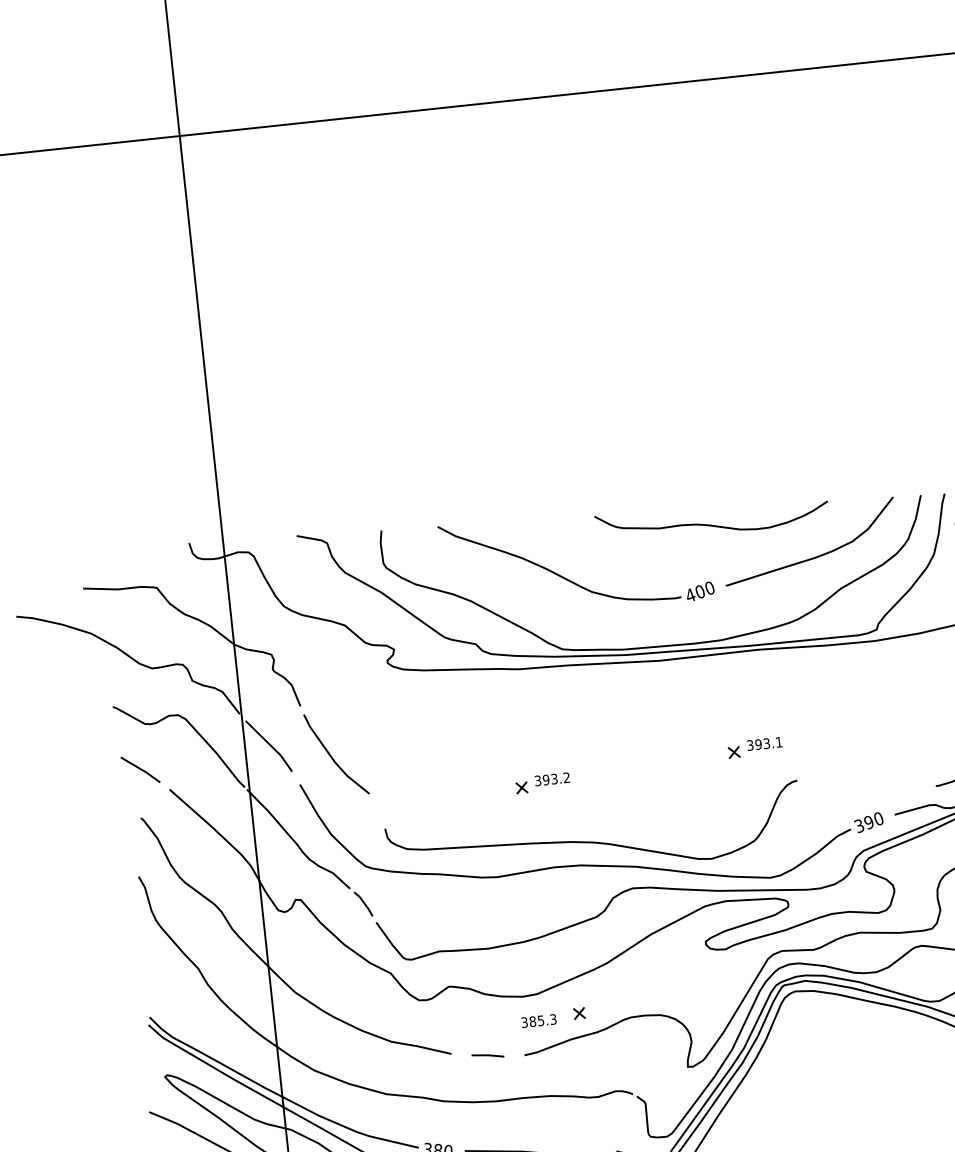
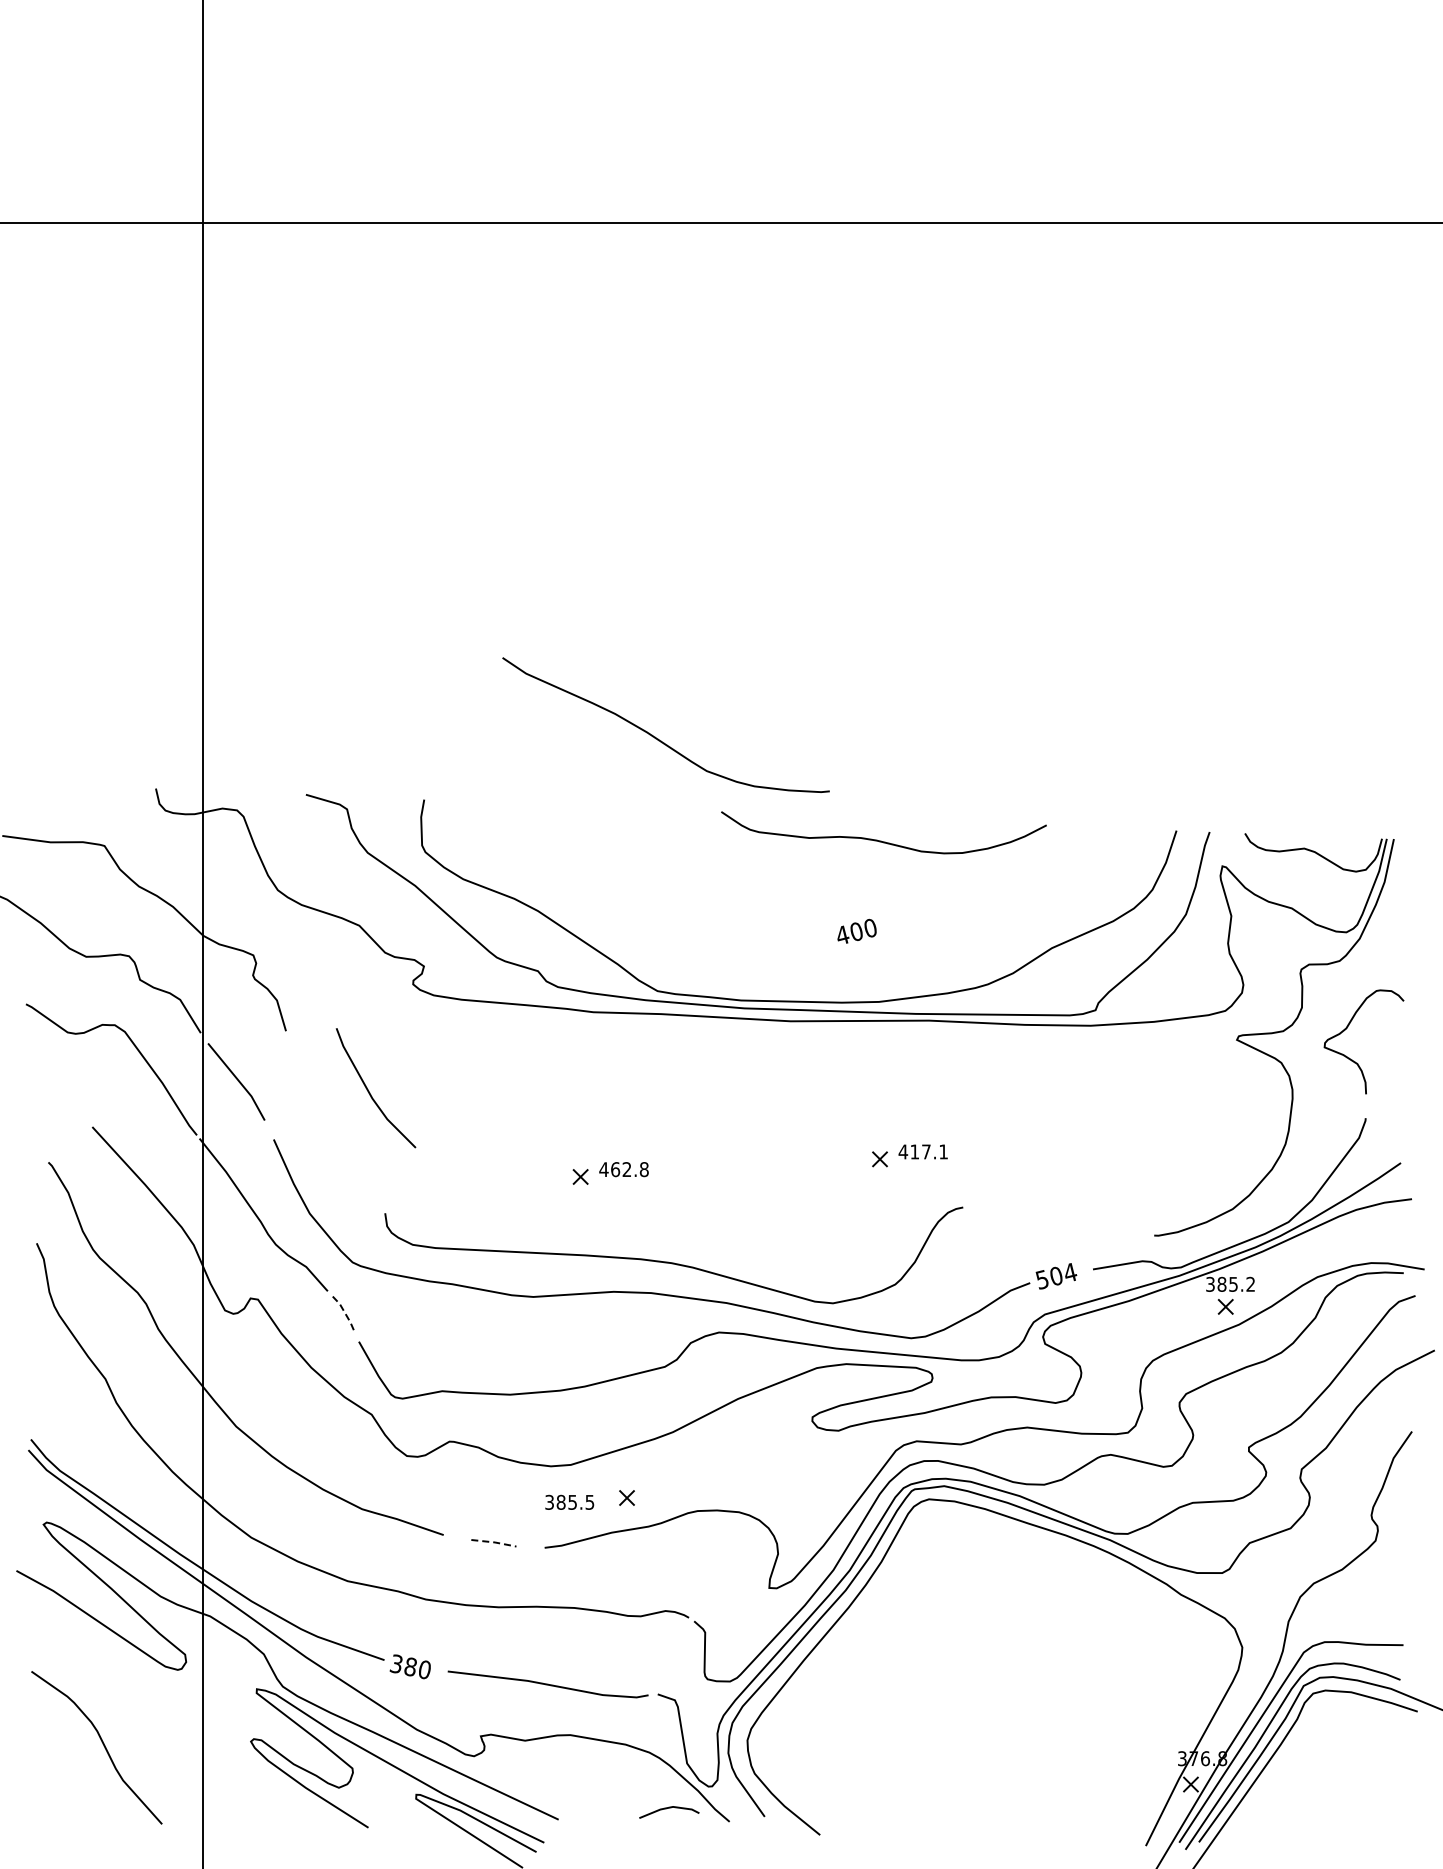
curve: (814, 556) -> (1020, 900), removed
curve: (552, 571) -> (655, 736), moved
text: (758, 744) -> (914, 1151), 393.1 -> 417.1
curve: (333, 757) -> (370, 1092), moved
line: (140, 769) -> (54, 1095), removed
text: (551, 779) -> (623, 1169), 393.2 -> 462.8
text: (869, 821) -> (1056, 1275), 390 -> 504
line: (364, 903) -> (345, 1313), solid -> dashed
text: (553, 1018) -> (590, 1501), 385.3 -> 385.5
line: (488, 1055) -> (494, 1542), solid -> dashed

